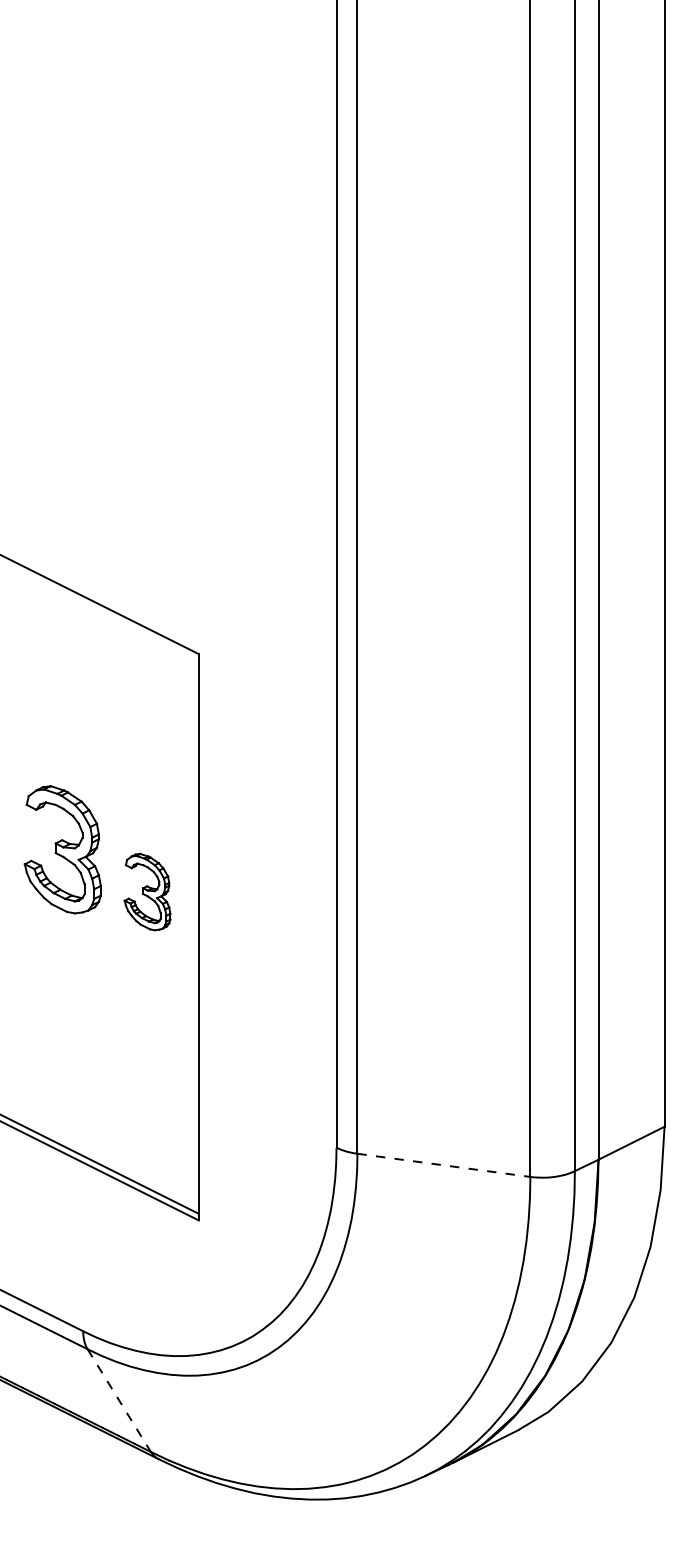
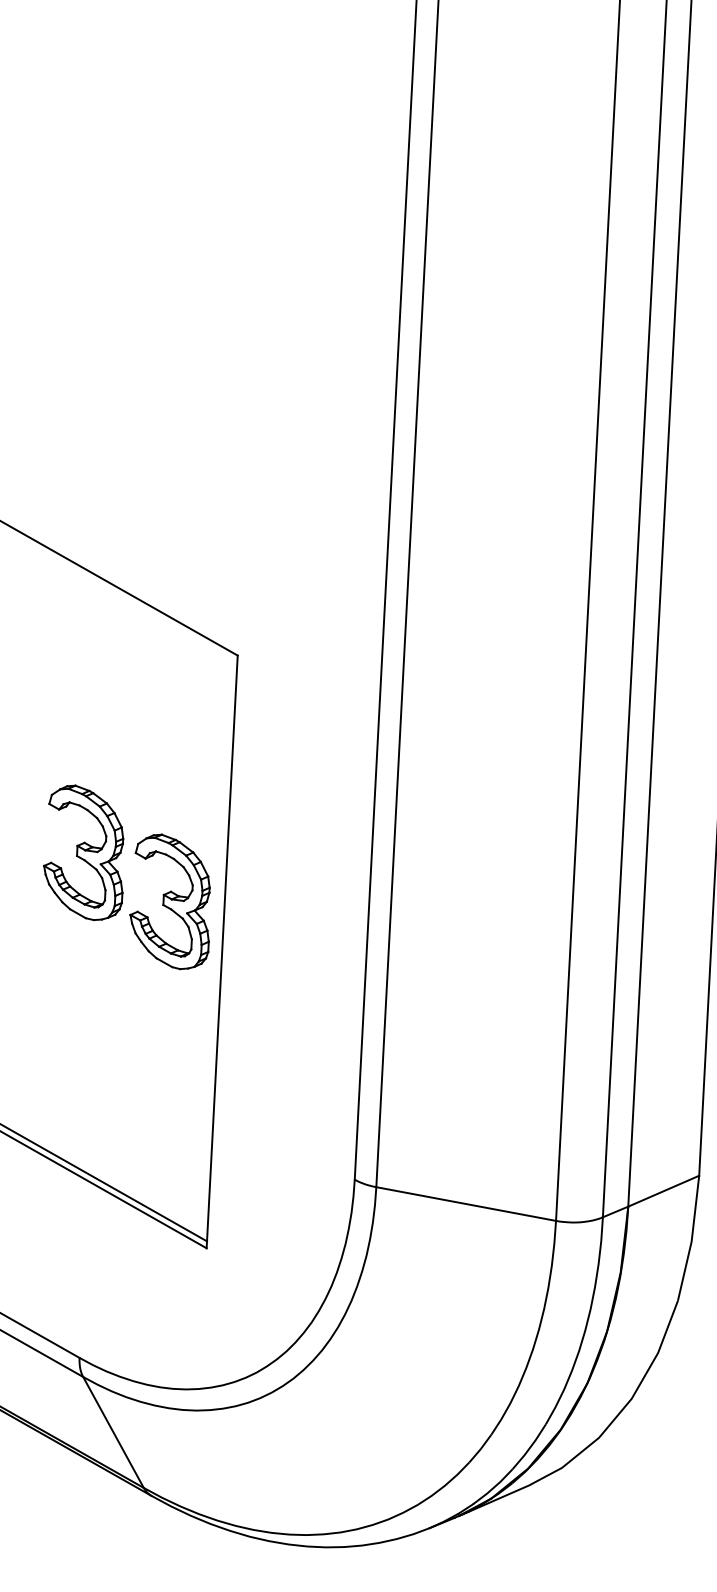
part: (147, 891) -> (170, 901), size x1.67
line: (444, 1165) -> (466, 1204), dashed -> solid
line: (119, 1401) -> (113, 1433), dashed -> solid

